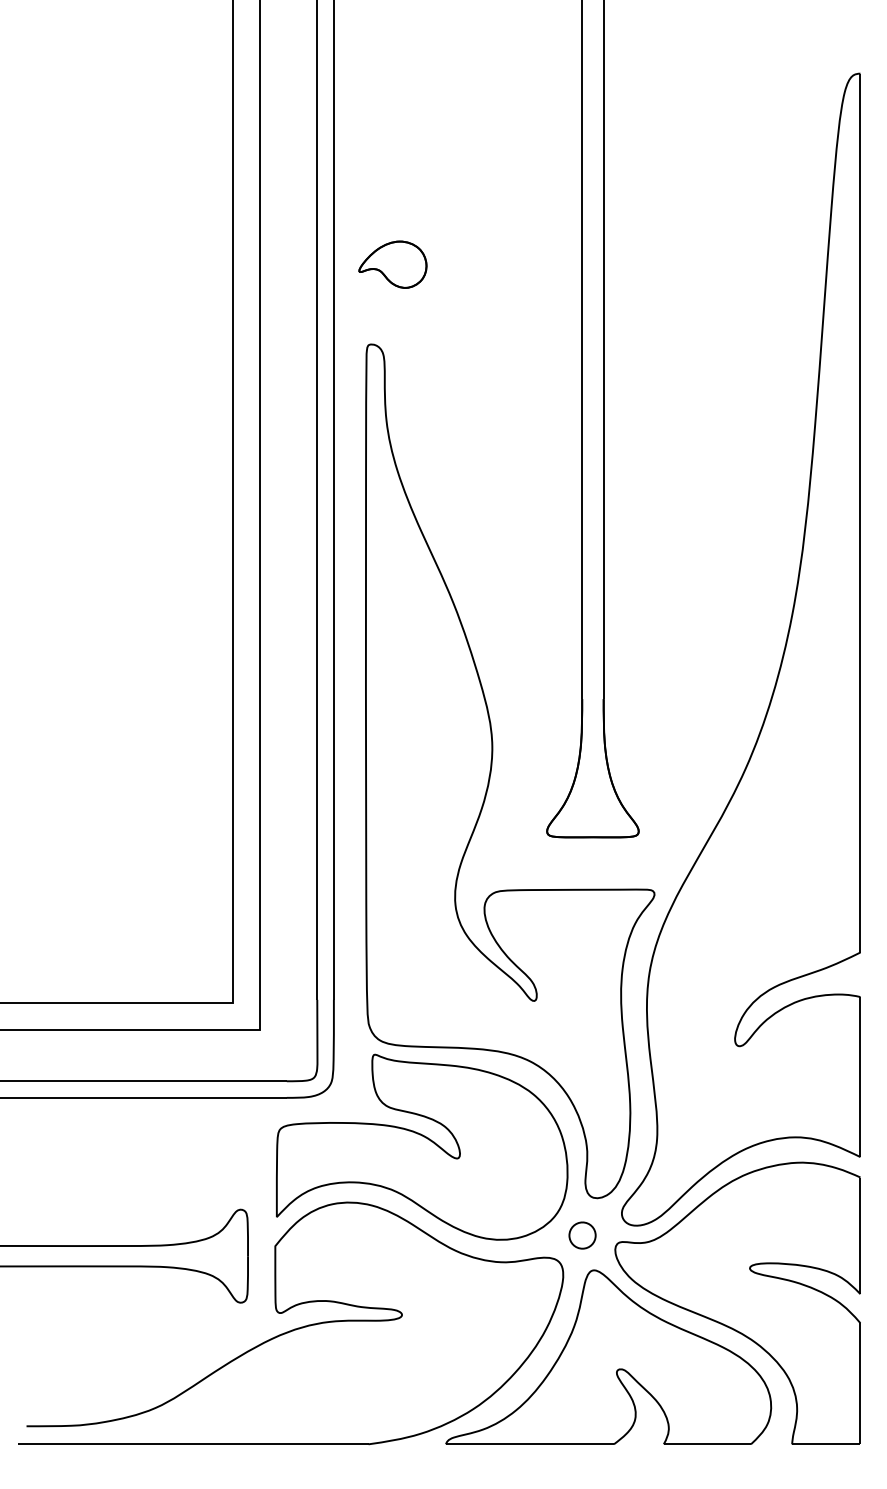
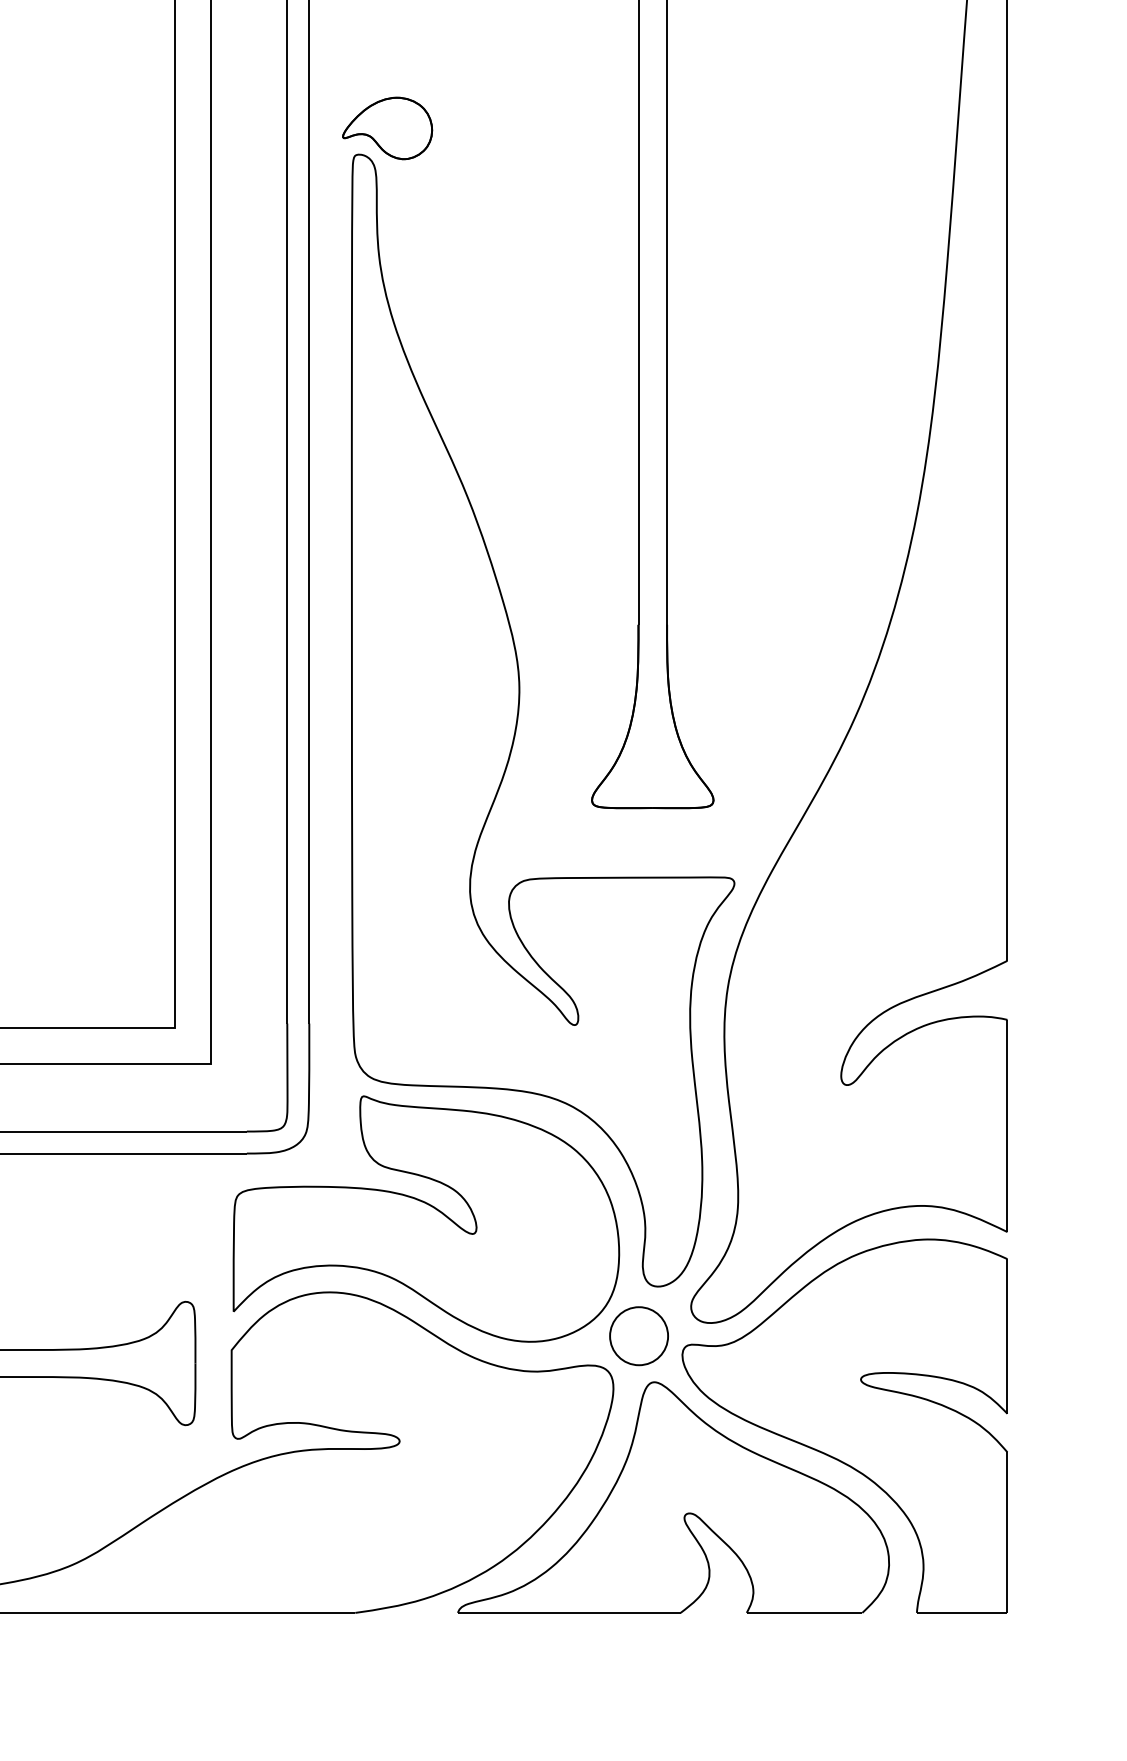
part: (392, 264) -> (387, 128), moved
part: (582, 1235) -> (638, 1336), size x1.67

